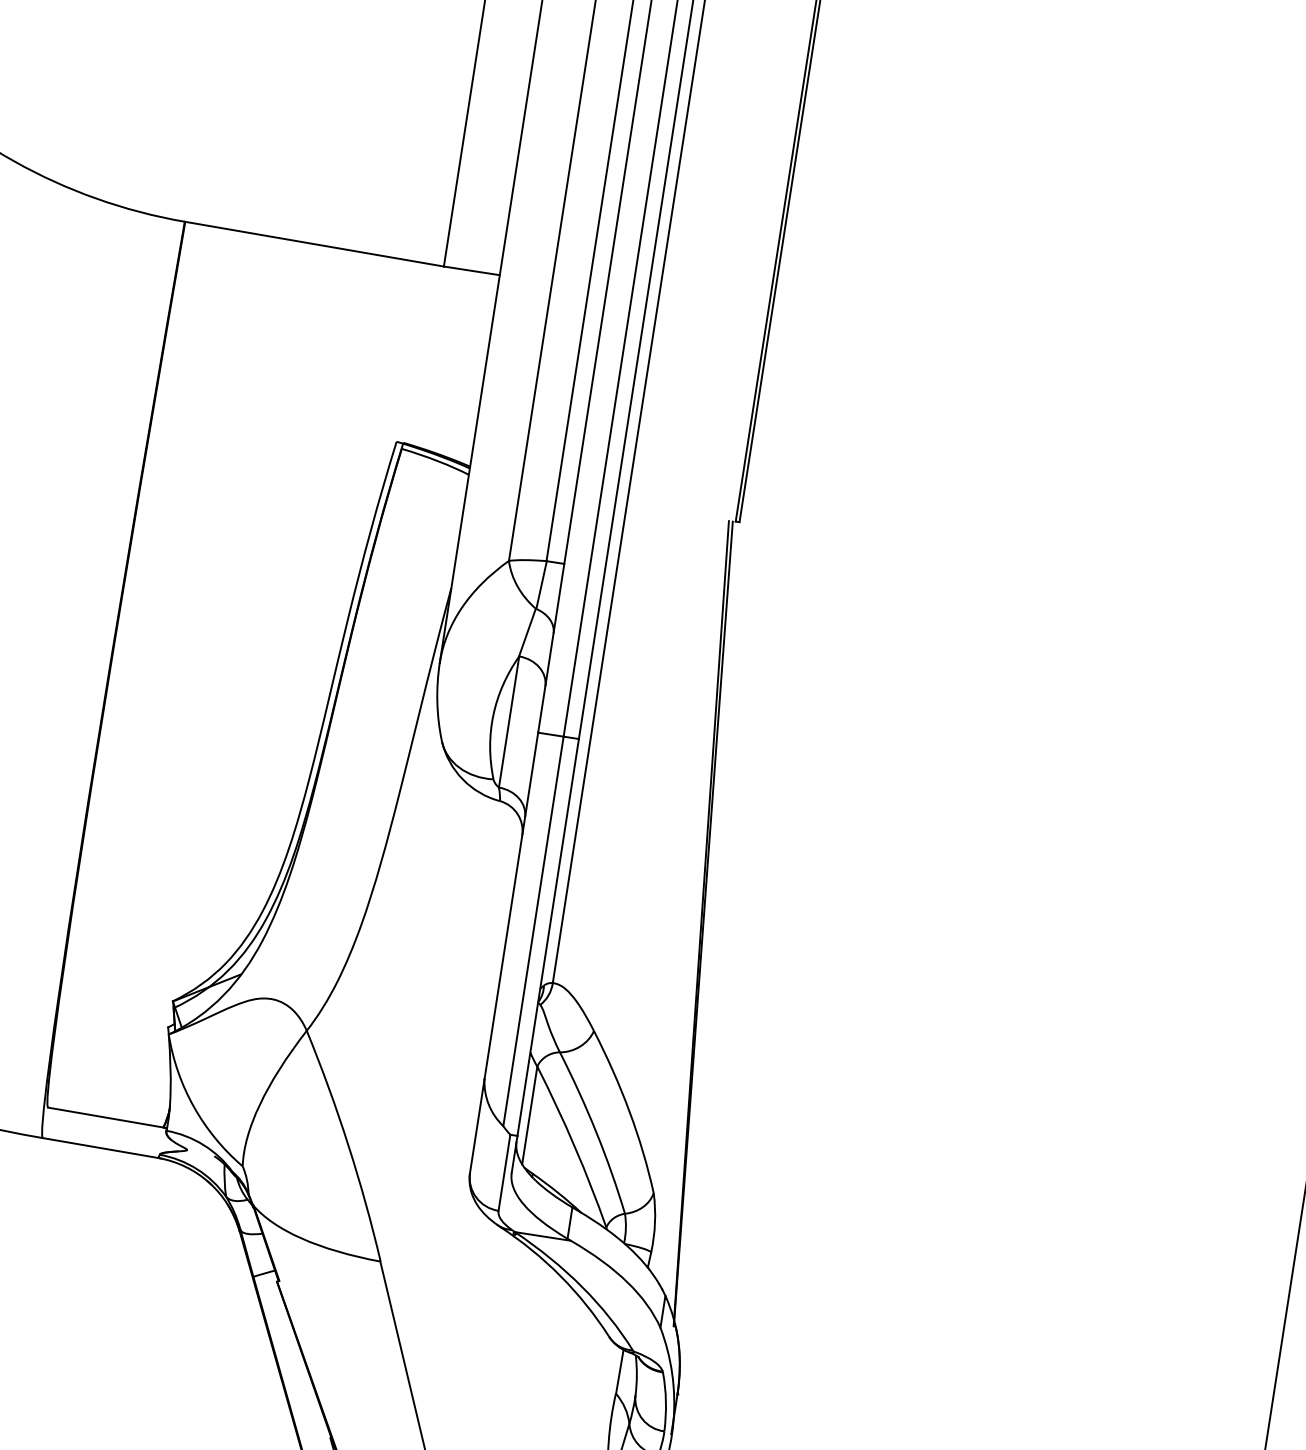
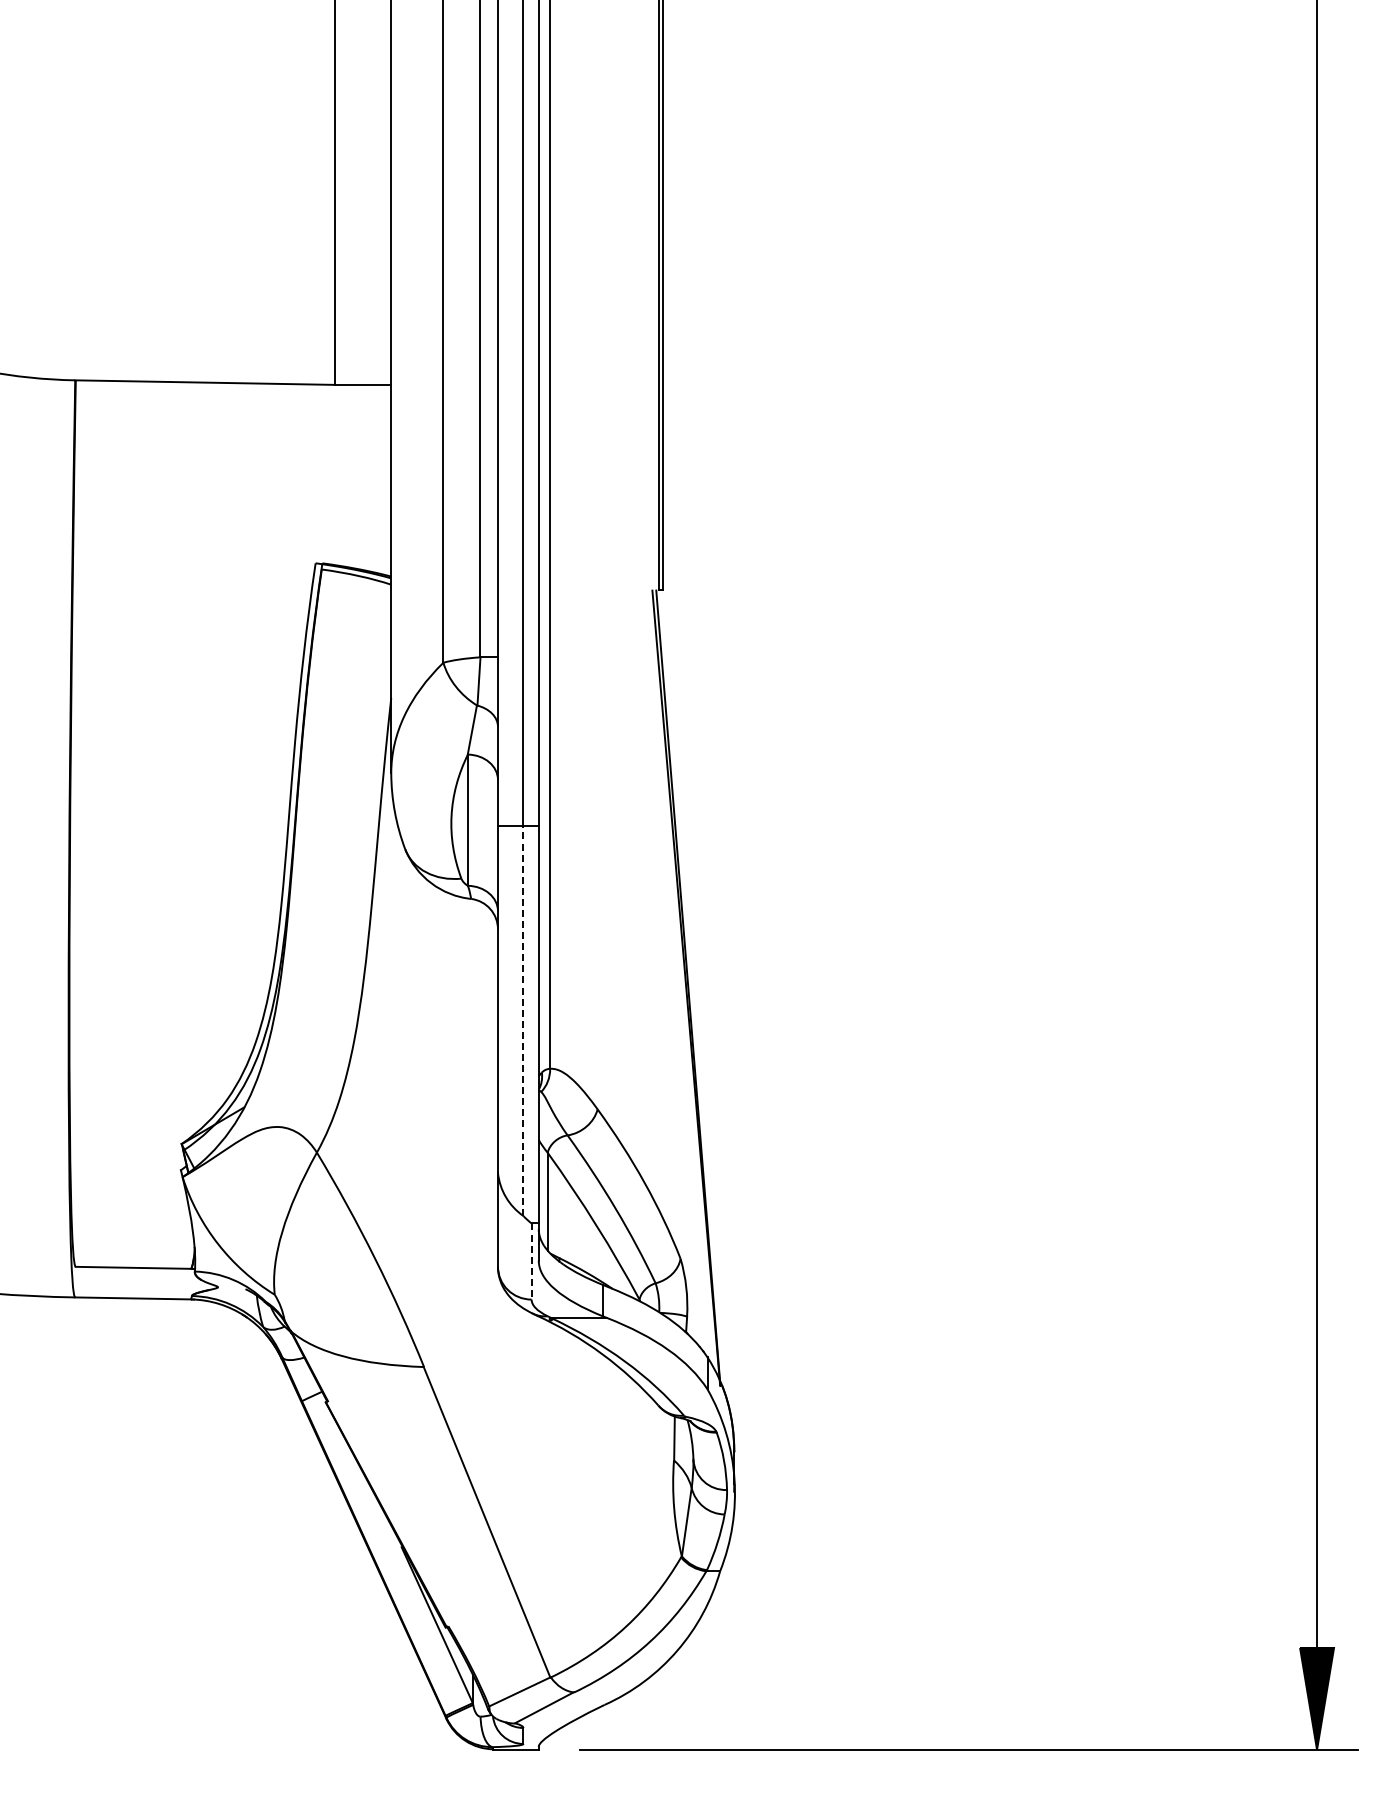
line: (533, 931) -> (523, 1021), solid -> dashed
line: (504, 1173) -> (531, 1262), solid -> dashed

